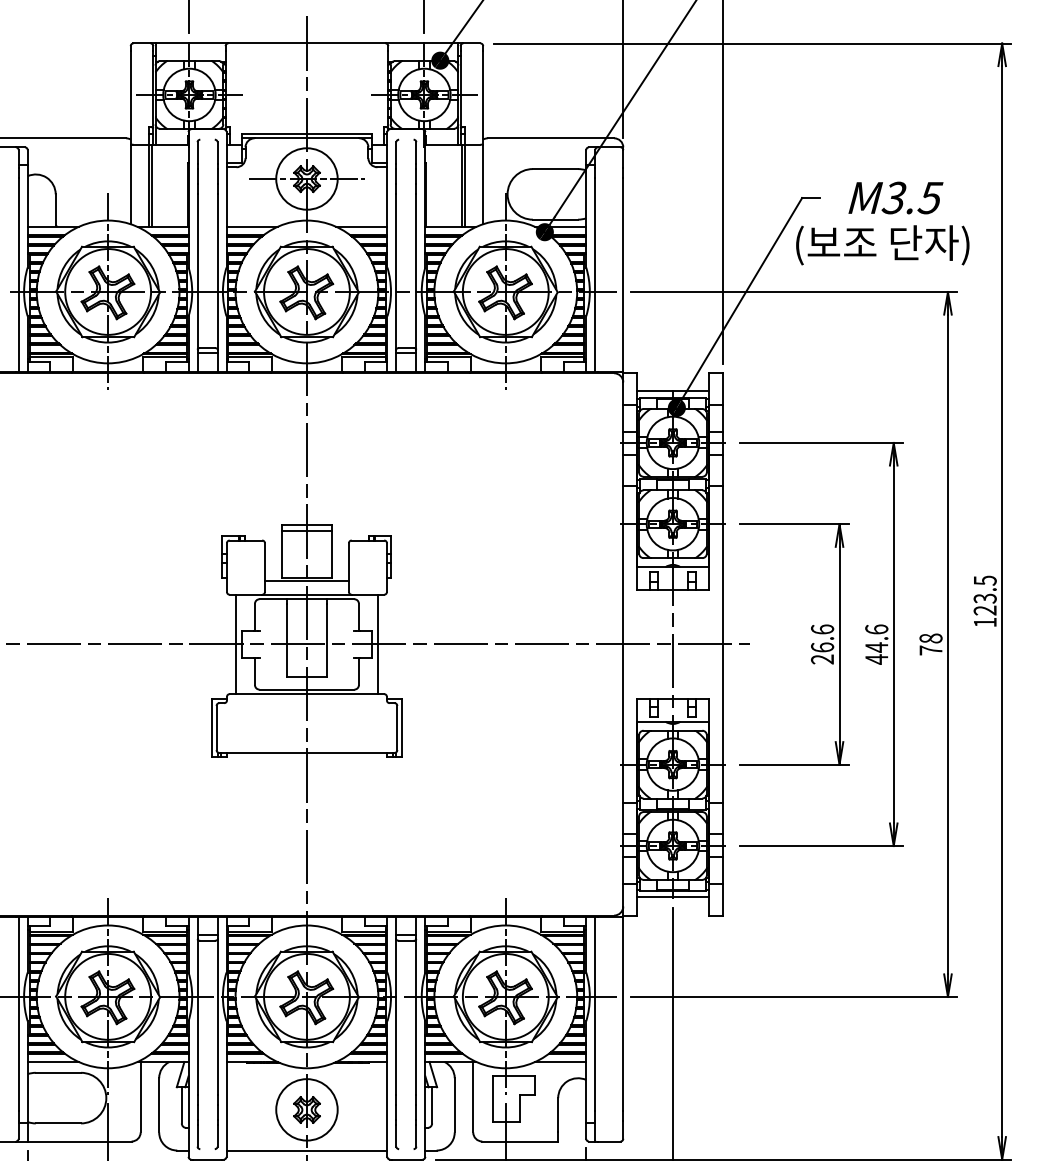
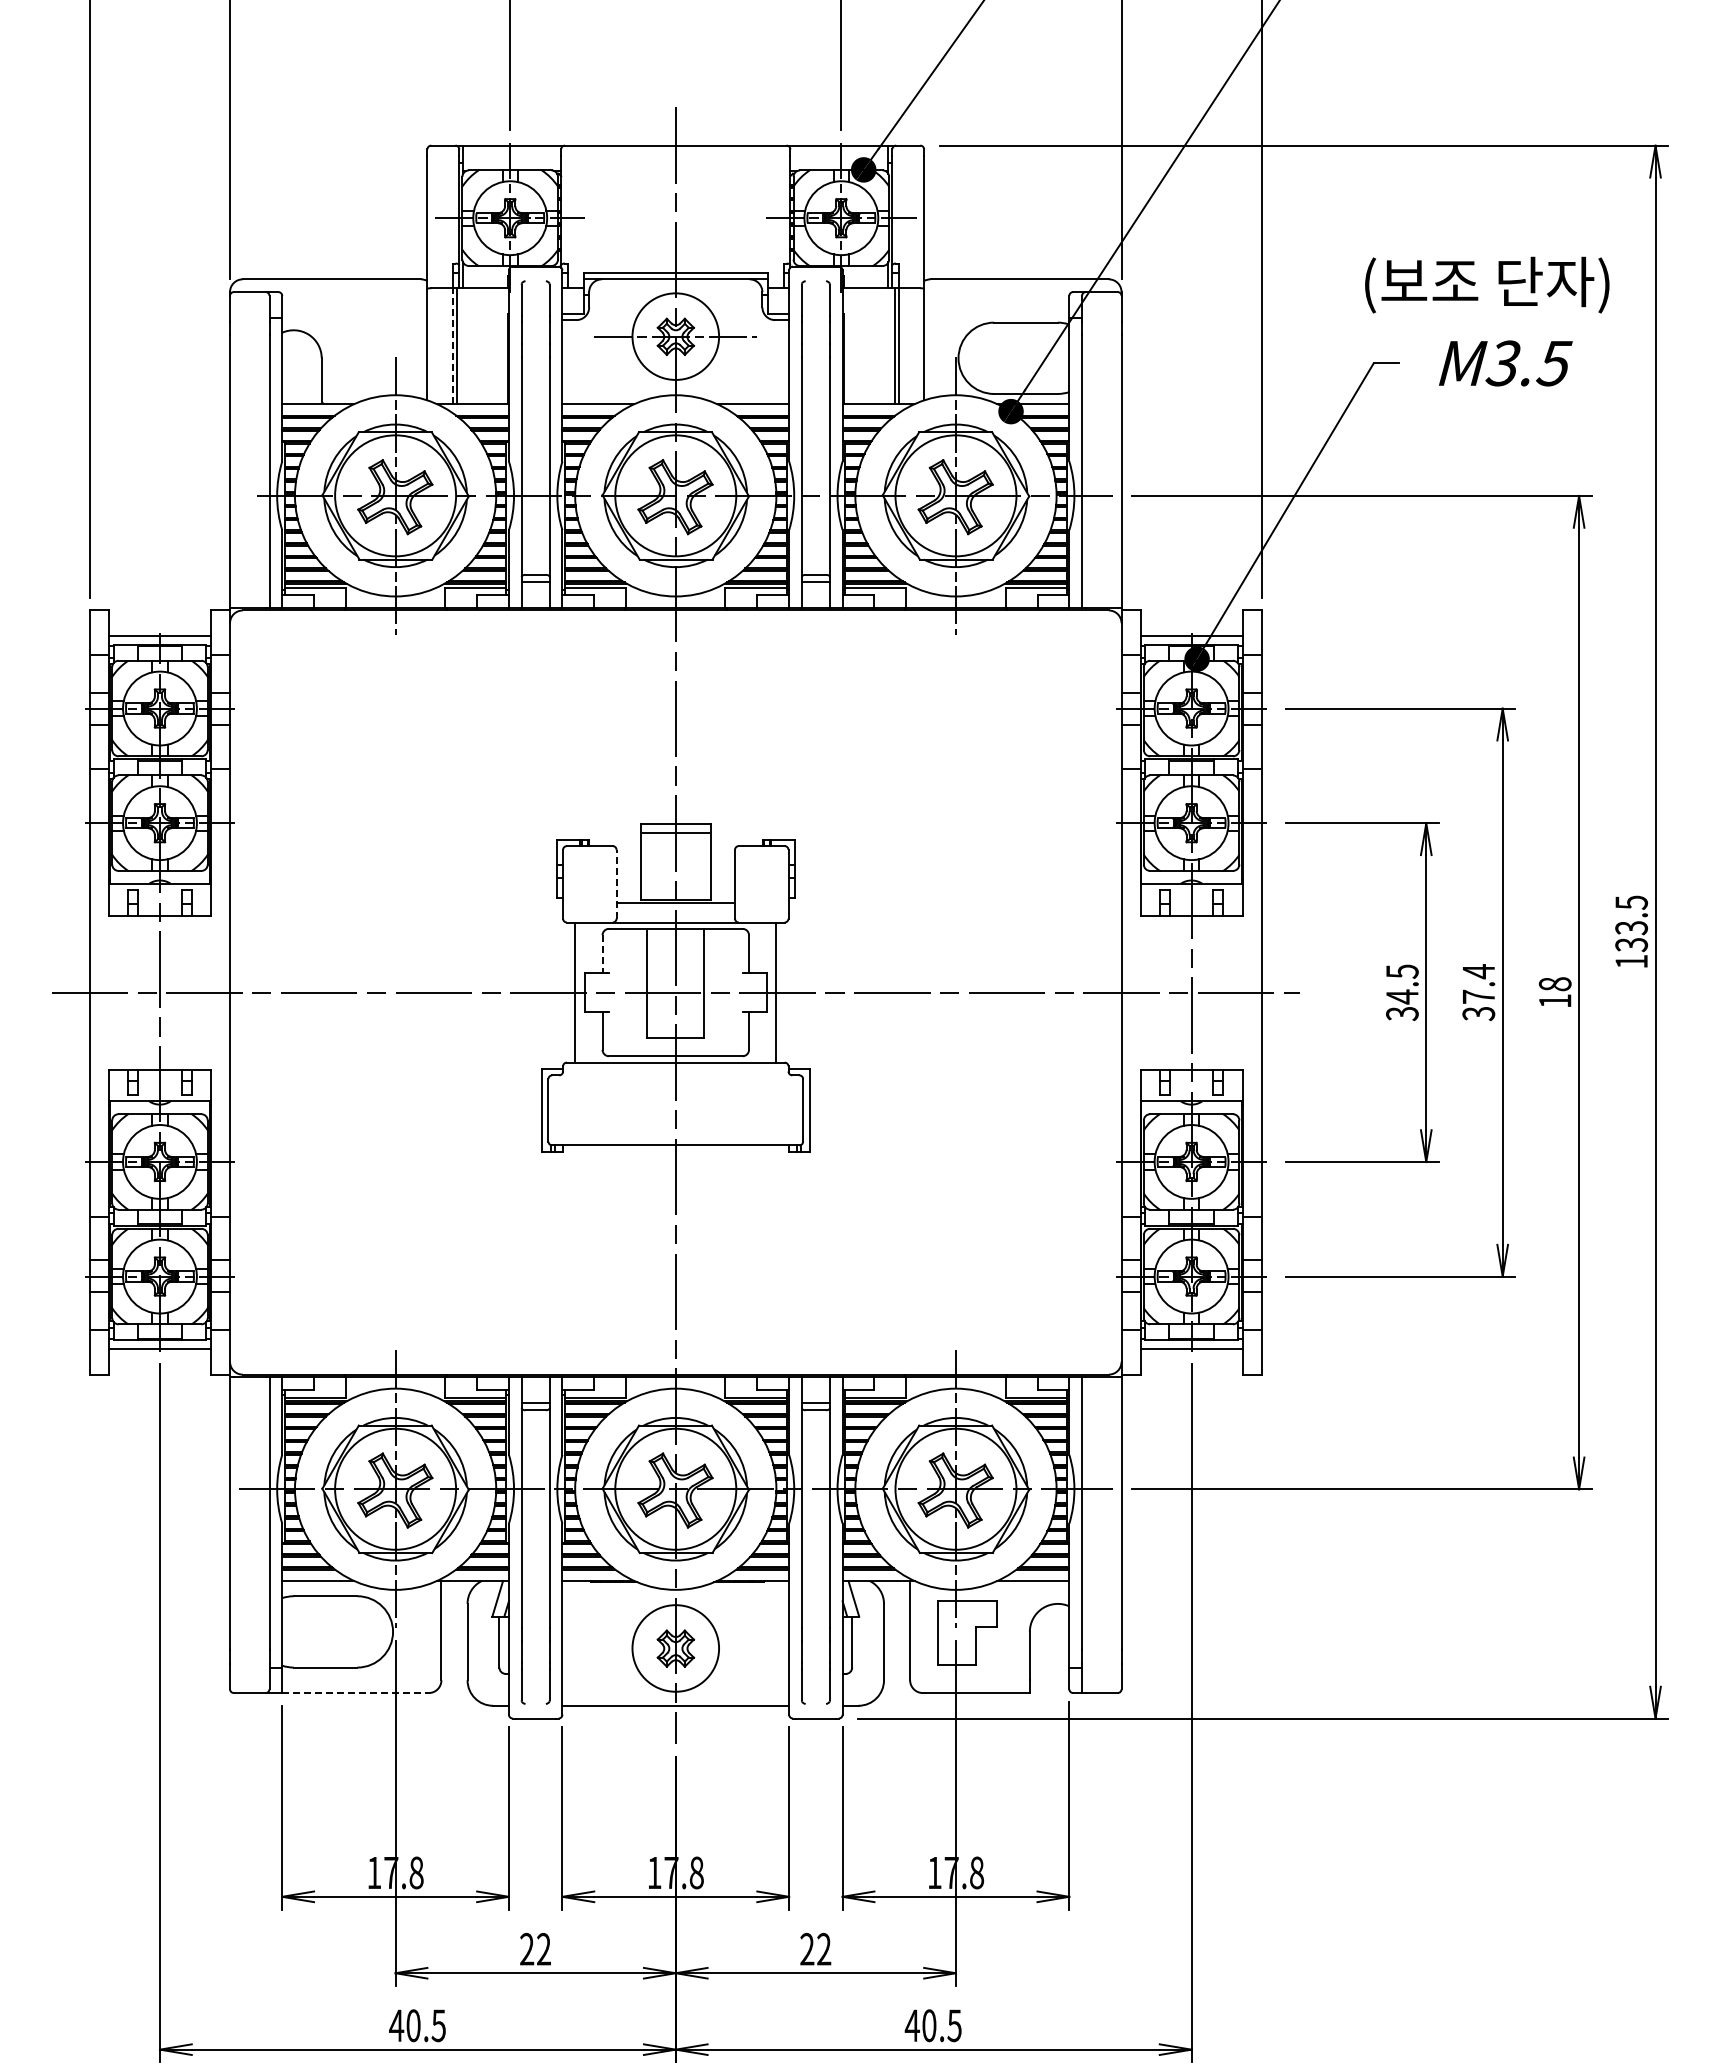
line: (148, 185) -> (452, 346), solid -> dashed
text: (882, 244) -> (1487, 284), moved
line: (264, 567) -> (616, 883), solid -> dashed
text: (985, 611) -> (1631, 945), 123.5 -> 133.5
line: (254, 617) -> (602, 954), solid -> dashed
text: (822, 644) -> (1402, 992), 26.6 -> 34.5
text: (876, 644) -> (1478, 992), 44.6 -> 37.4
text: (931, 650) -> (1555, 1000), 78 -> 18
line: (79, 1141) -> (355, 1693), solid -> dashed

